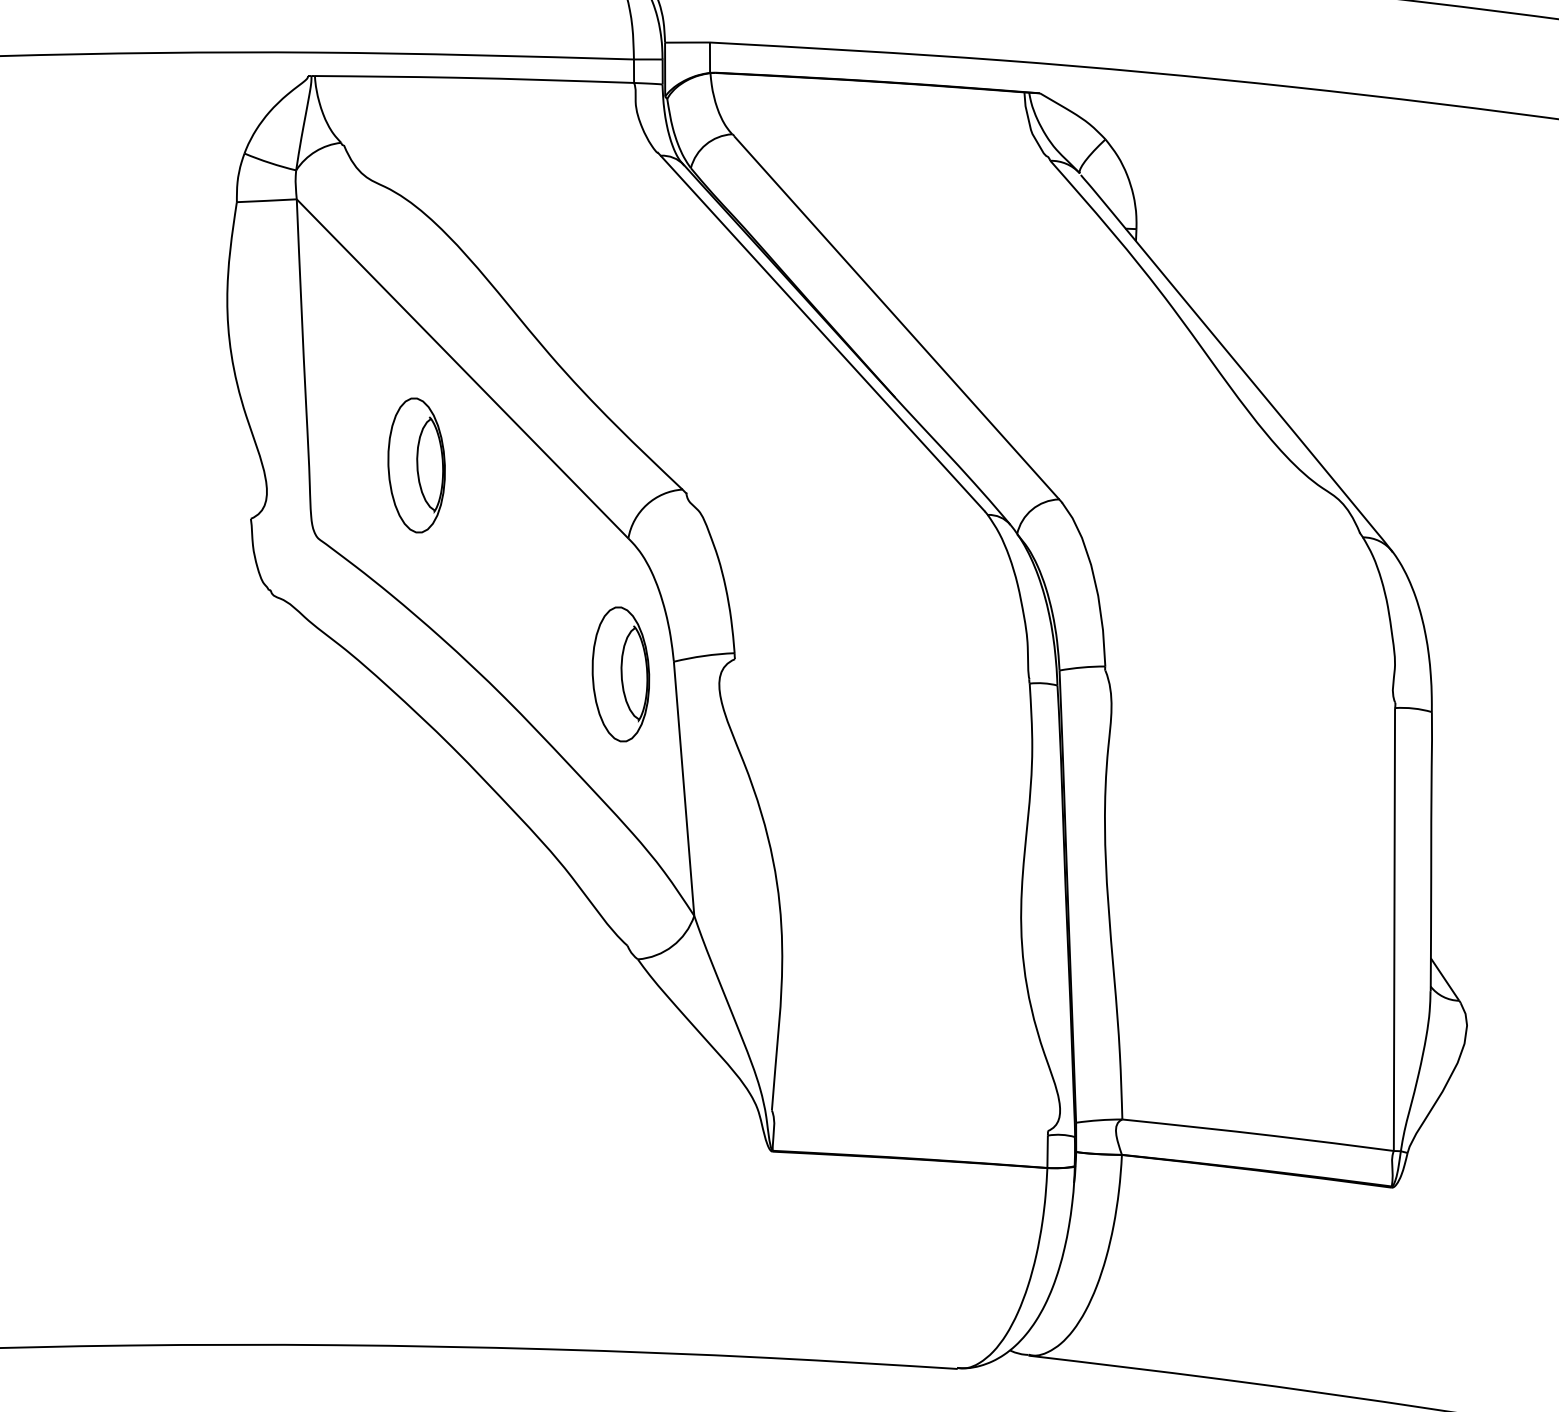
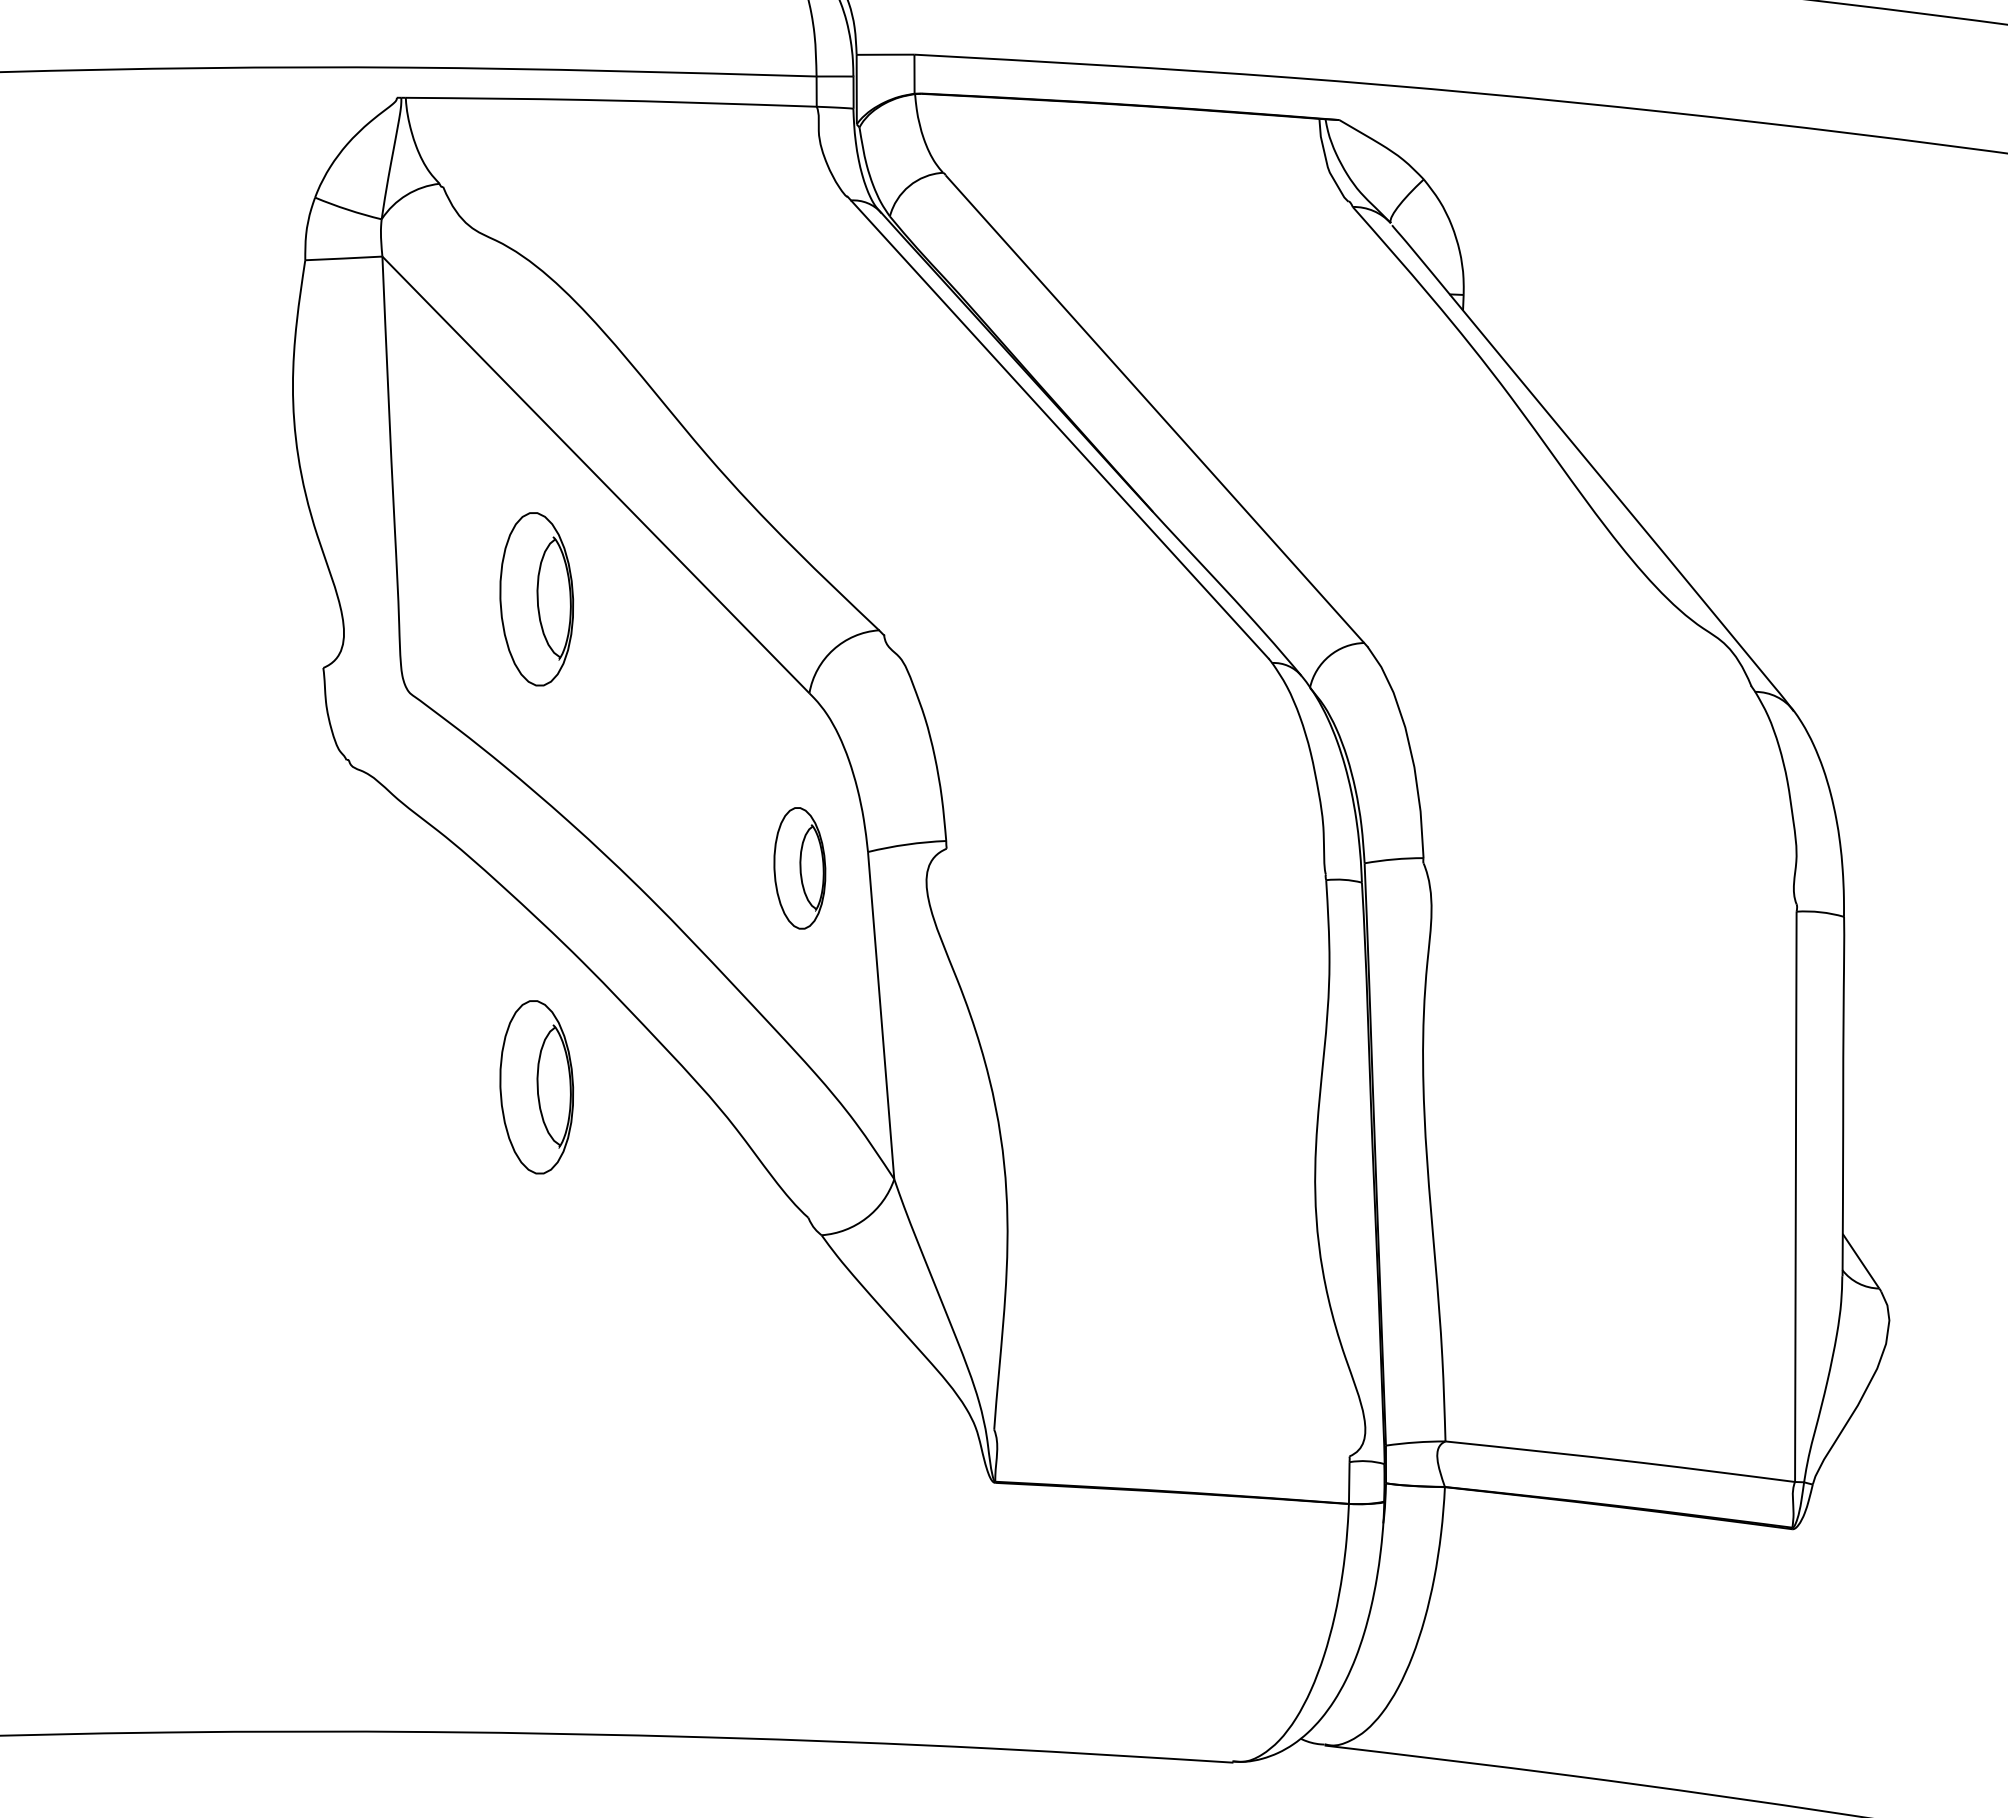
part: (620, 674) -> (799, 868), size x0.7
part: (416, 844) -> (536, 1087), added

